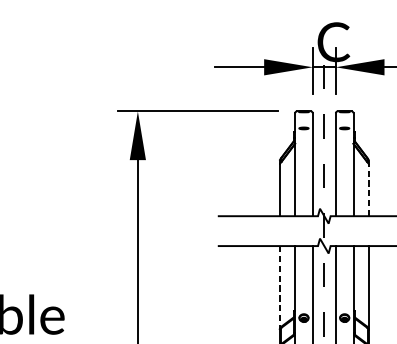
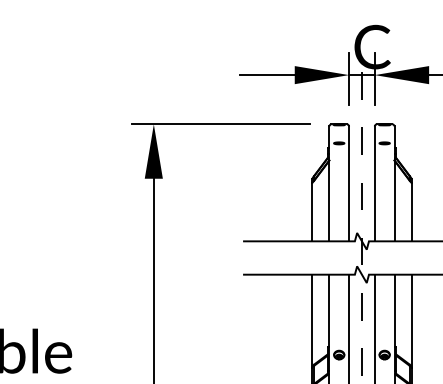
line: (368, 189) -> (411, 211), dashed -> solid
line: (280, 288) -> (312, 321), dashed -> solid

